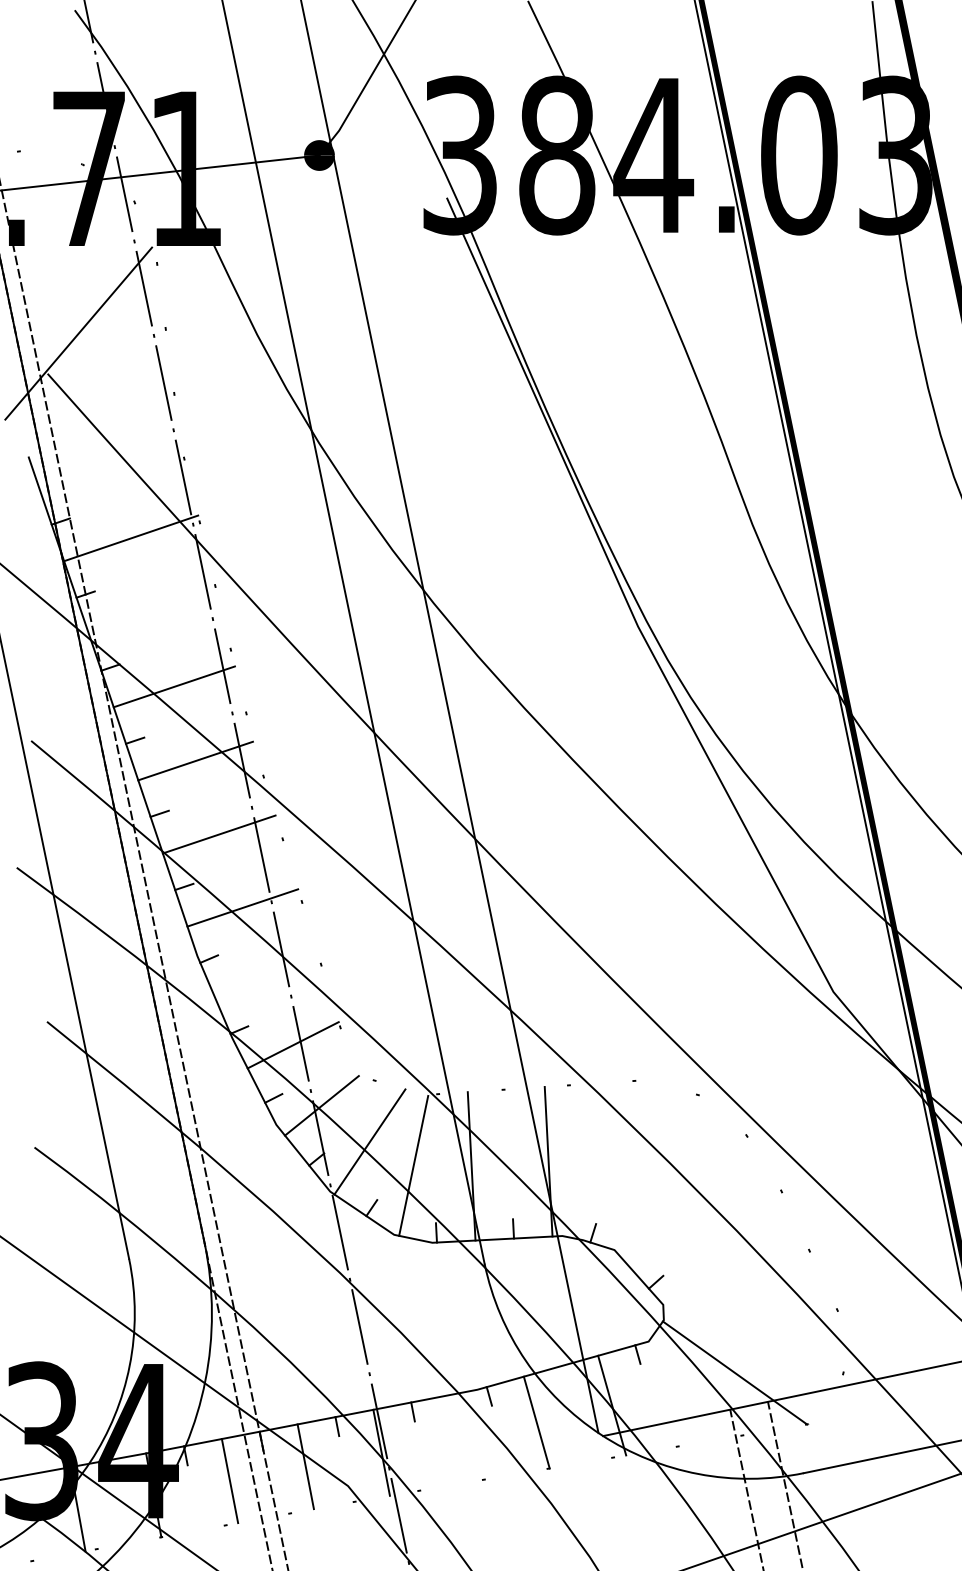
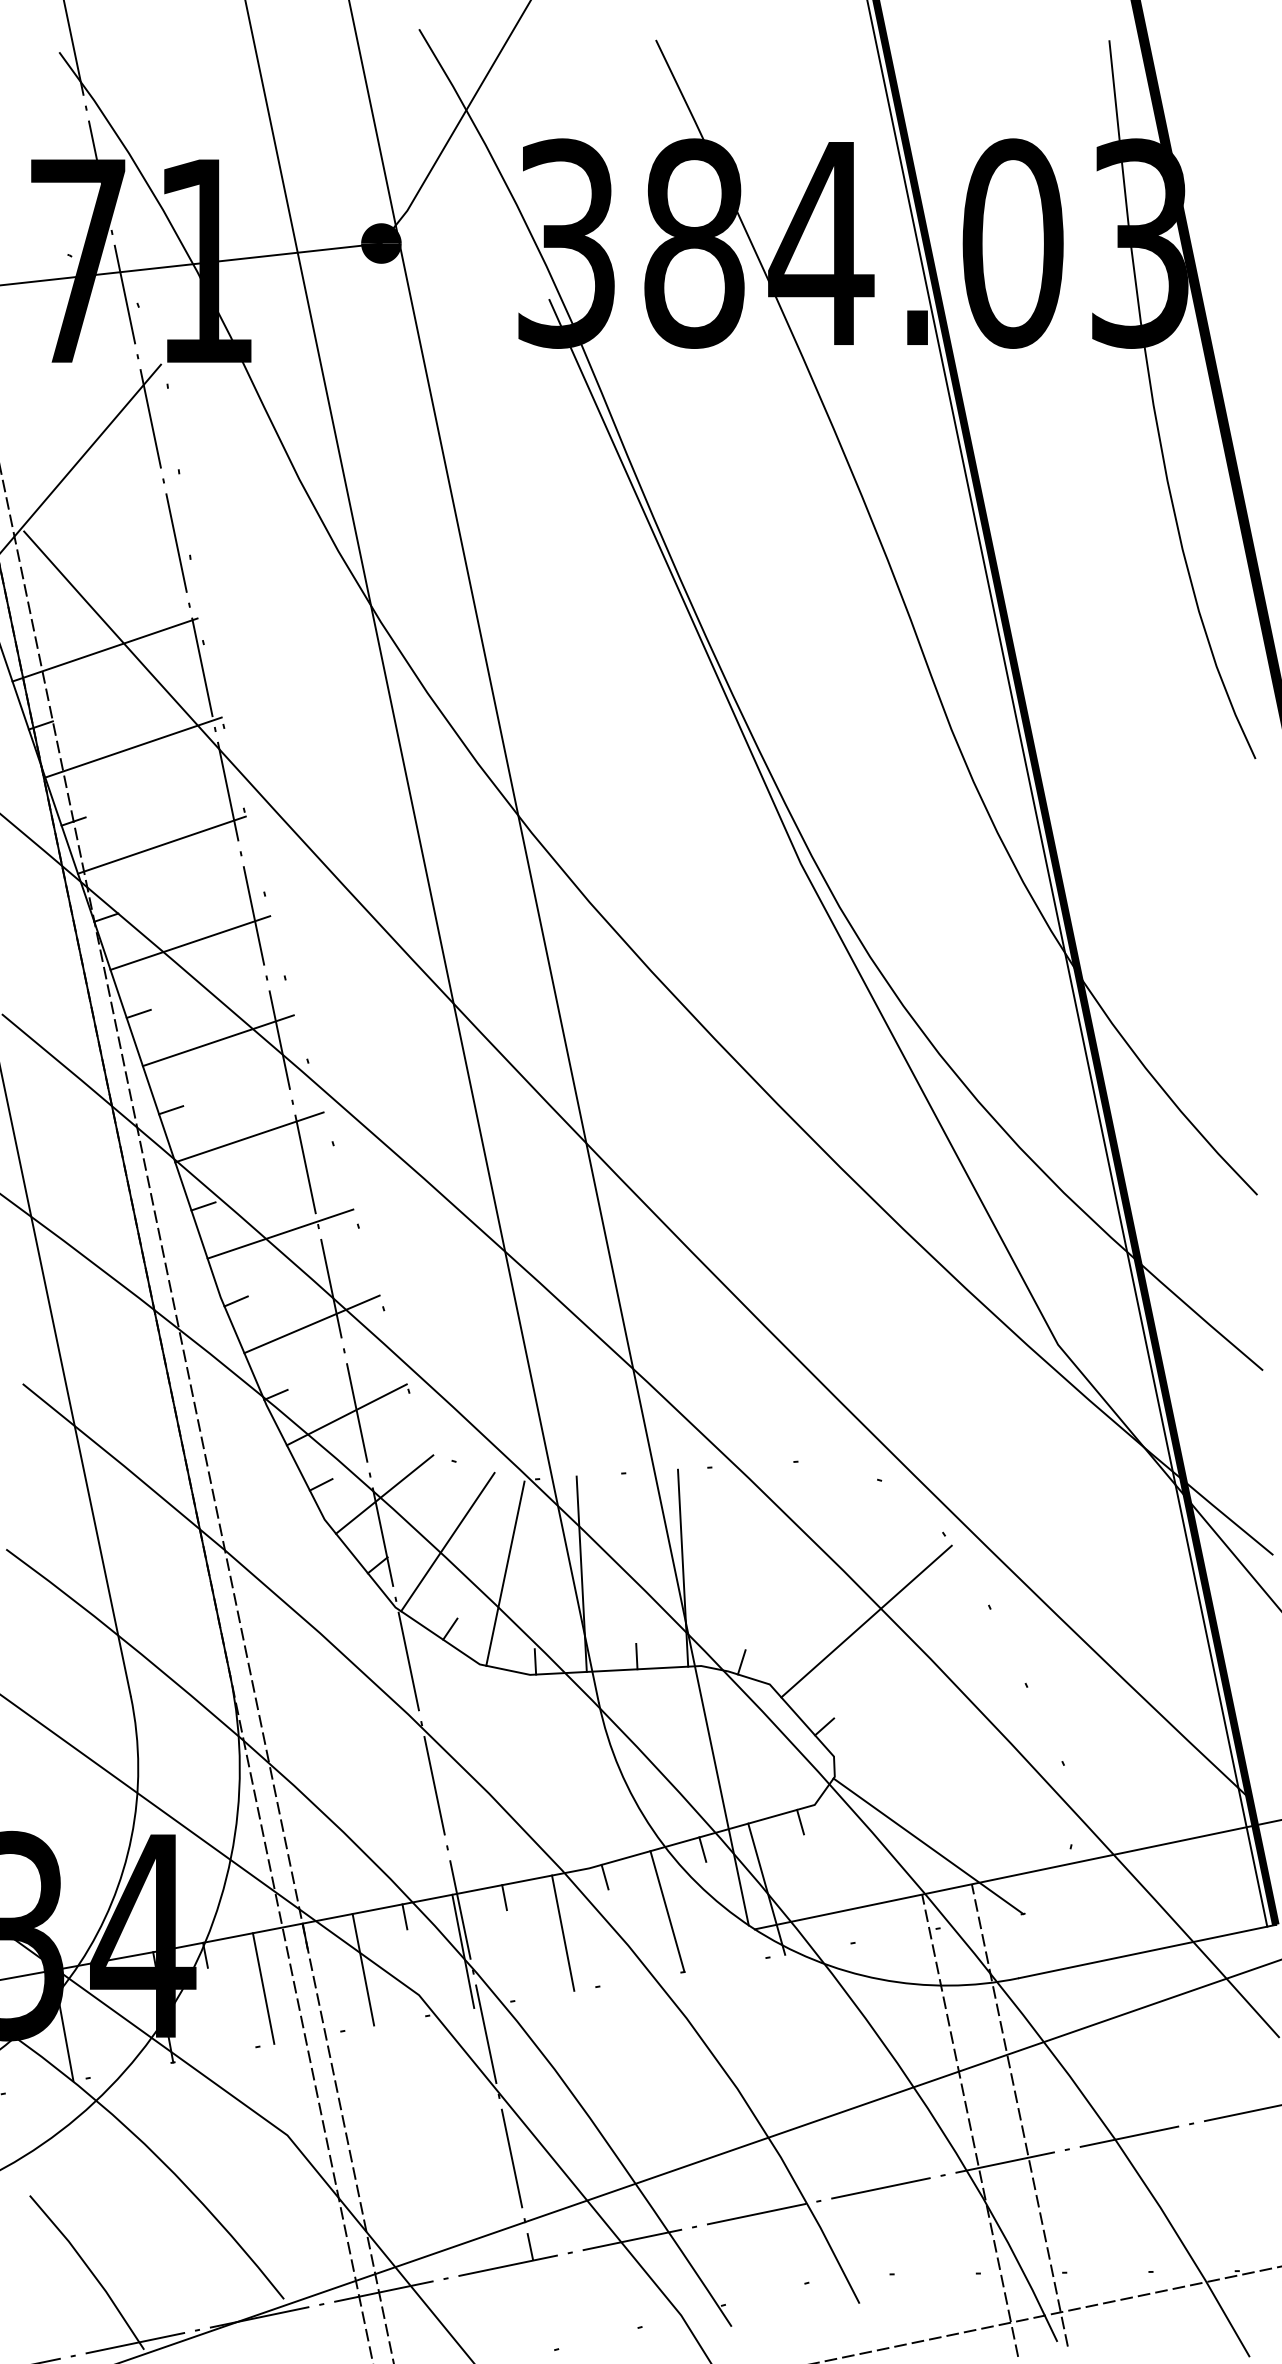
line: (109, 463) -> (104, 649), added
line: (152, 612) -> (161, 844), added
line: (266, 976) -> (311, 1324), added
line: (687, 1202) -> (866, 1621), added
line: (563, 1375) -> (702, 1849), added
line: (457, 1438) -> (563, 1932), added

